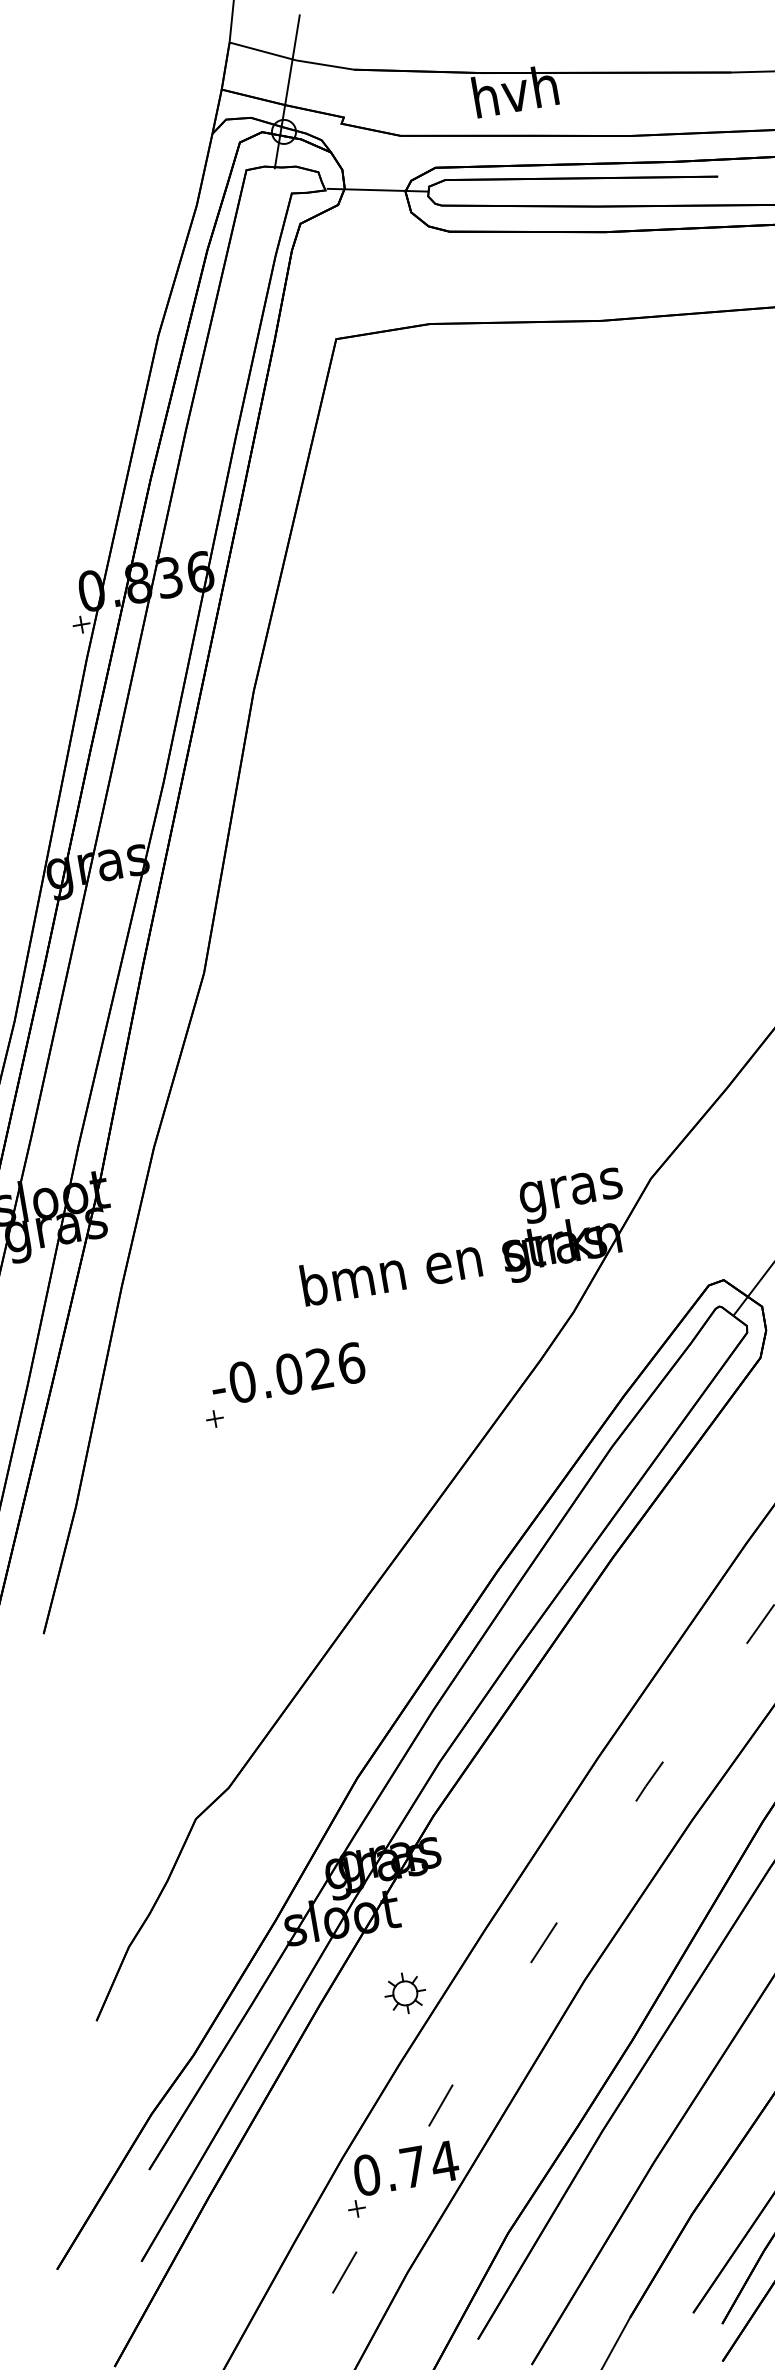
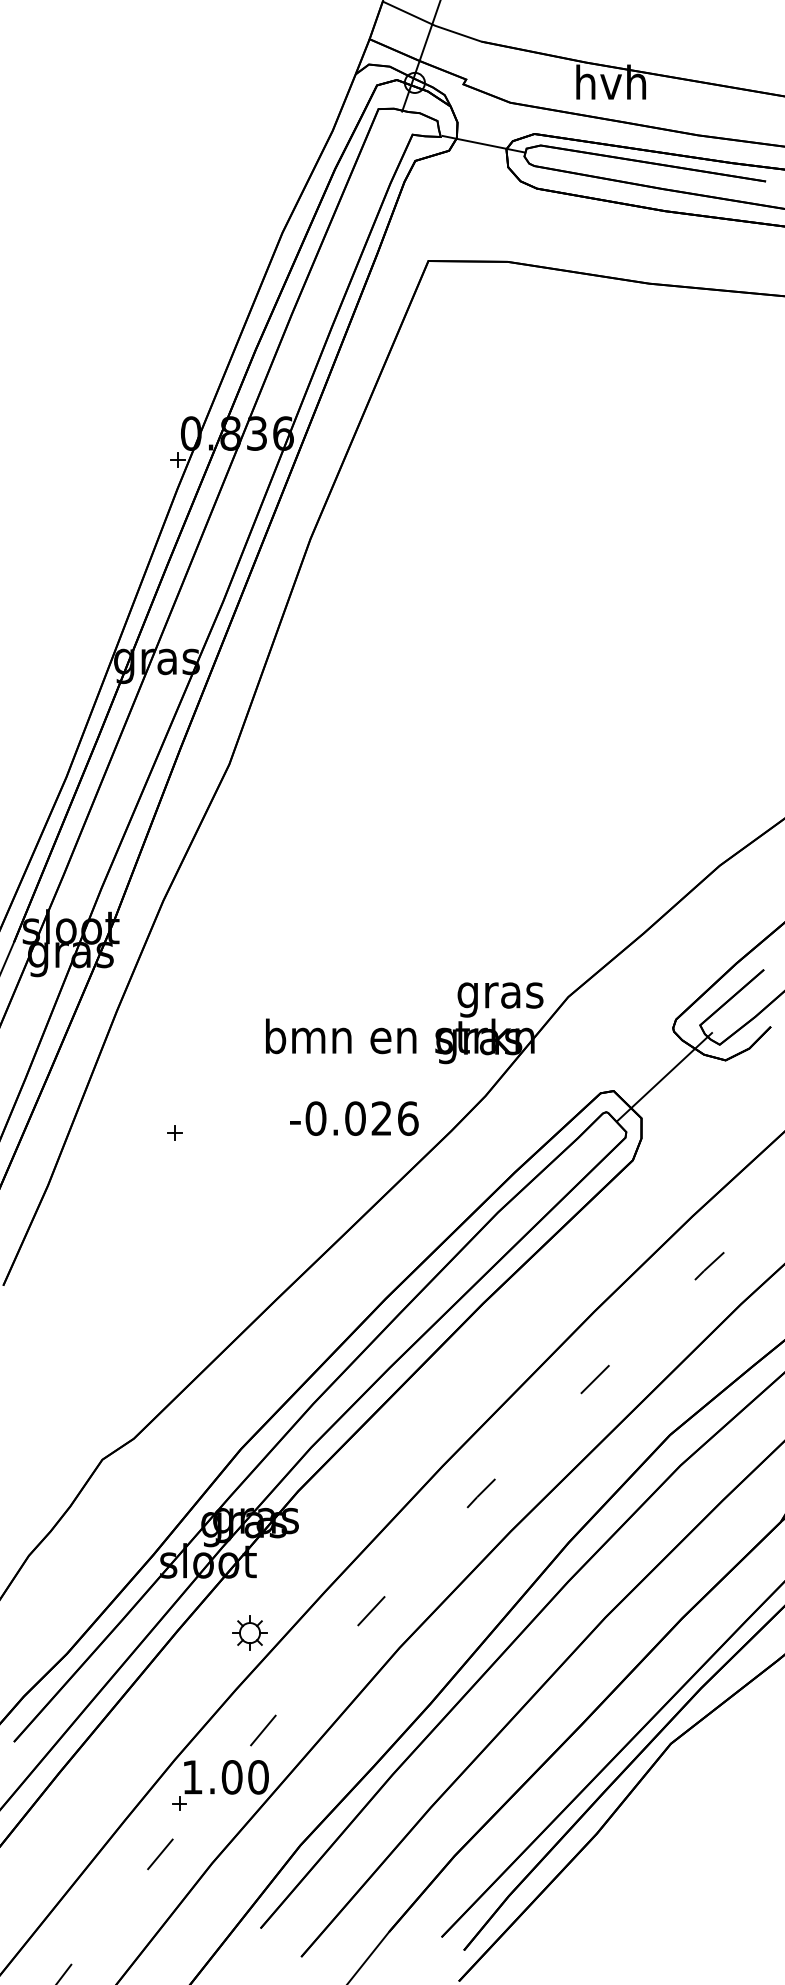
text: (288, 1374) -> (354, 1118), moved
text: (405, 2168) -> (225, 1777), 0.74 -> 1.00

